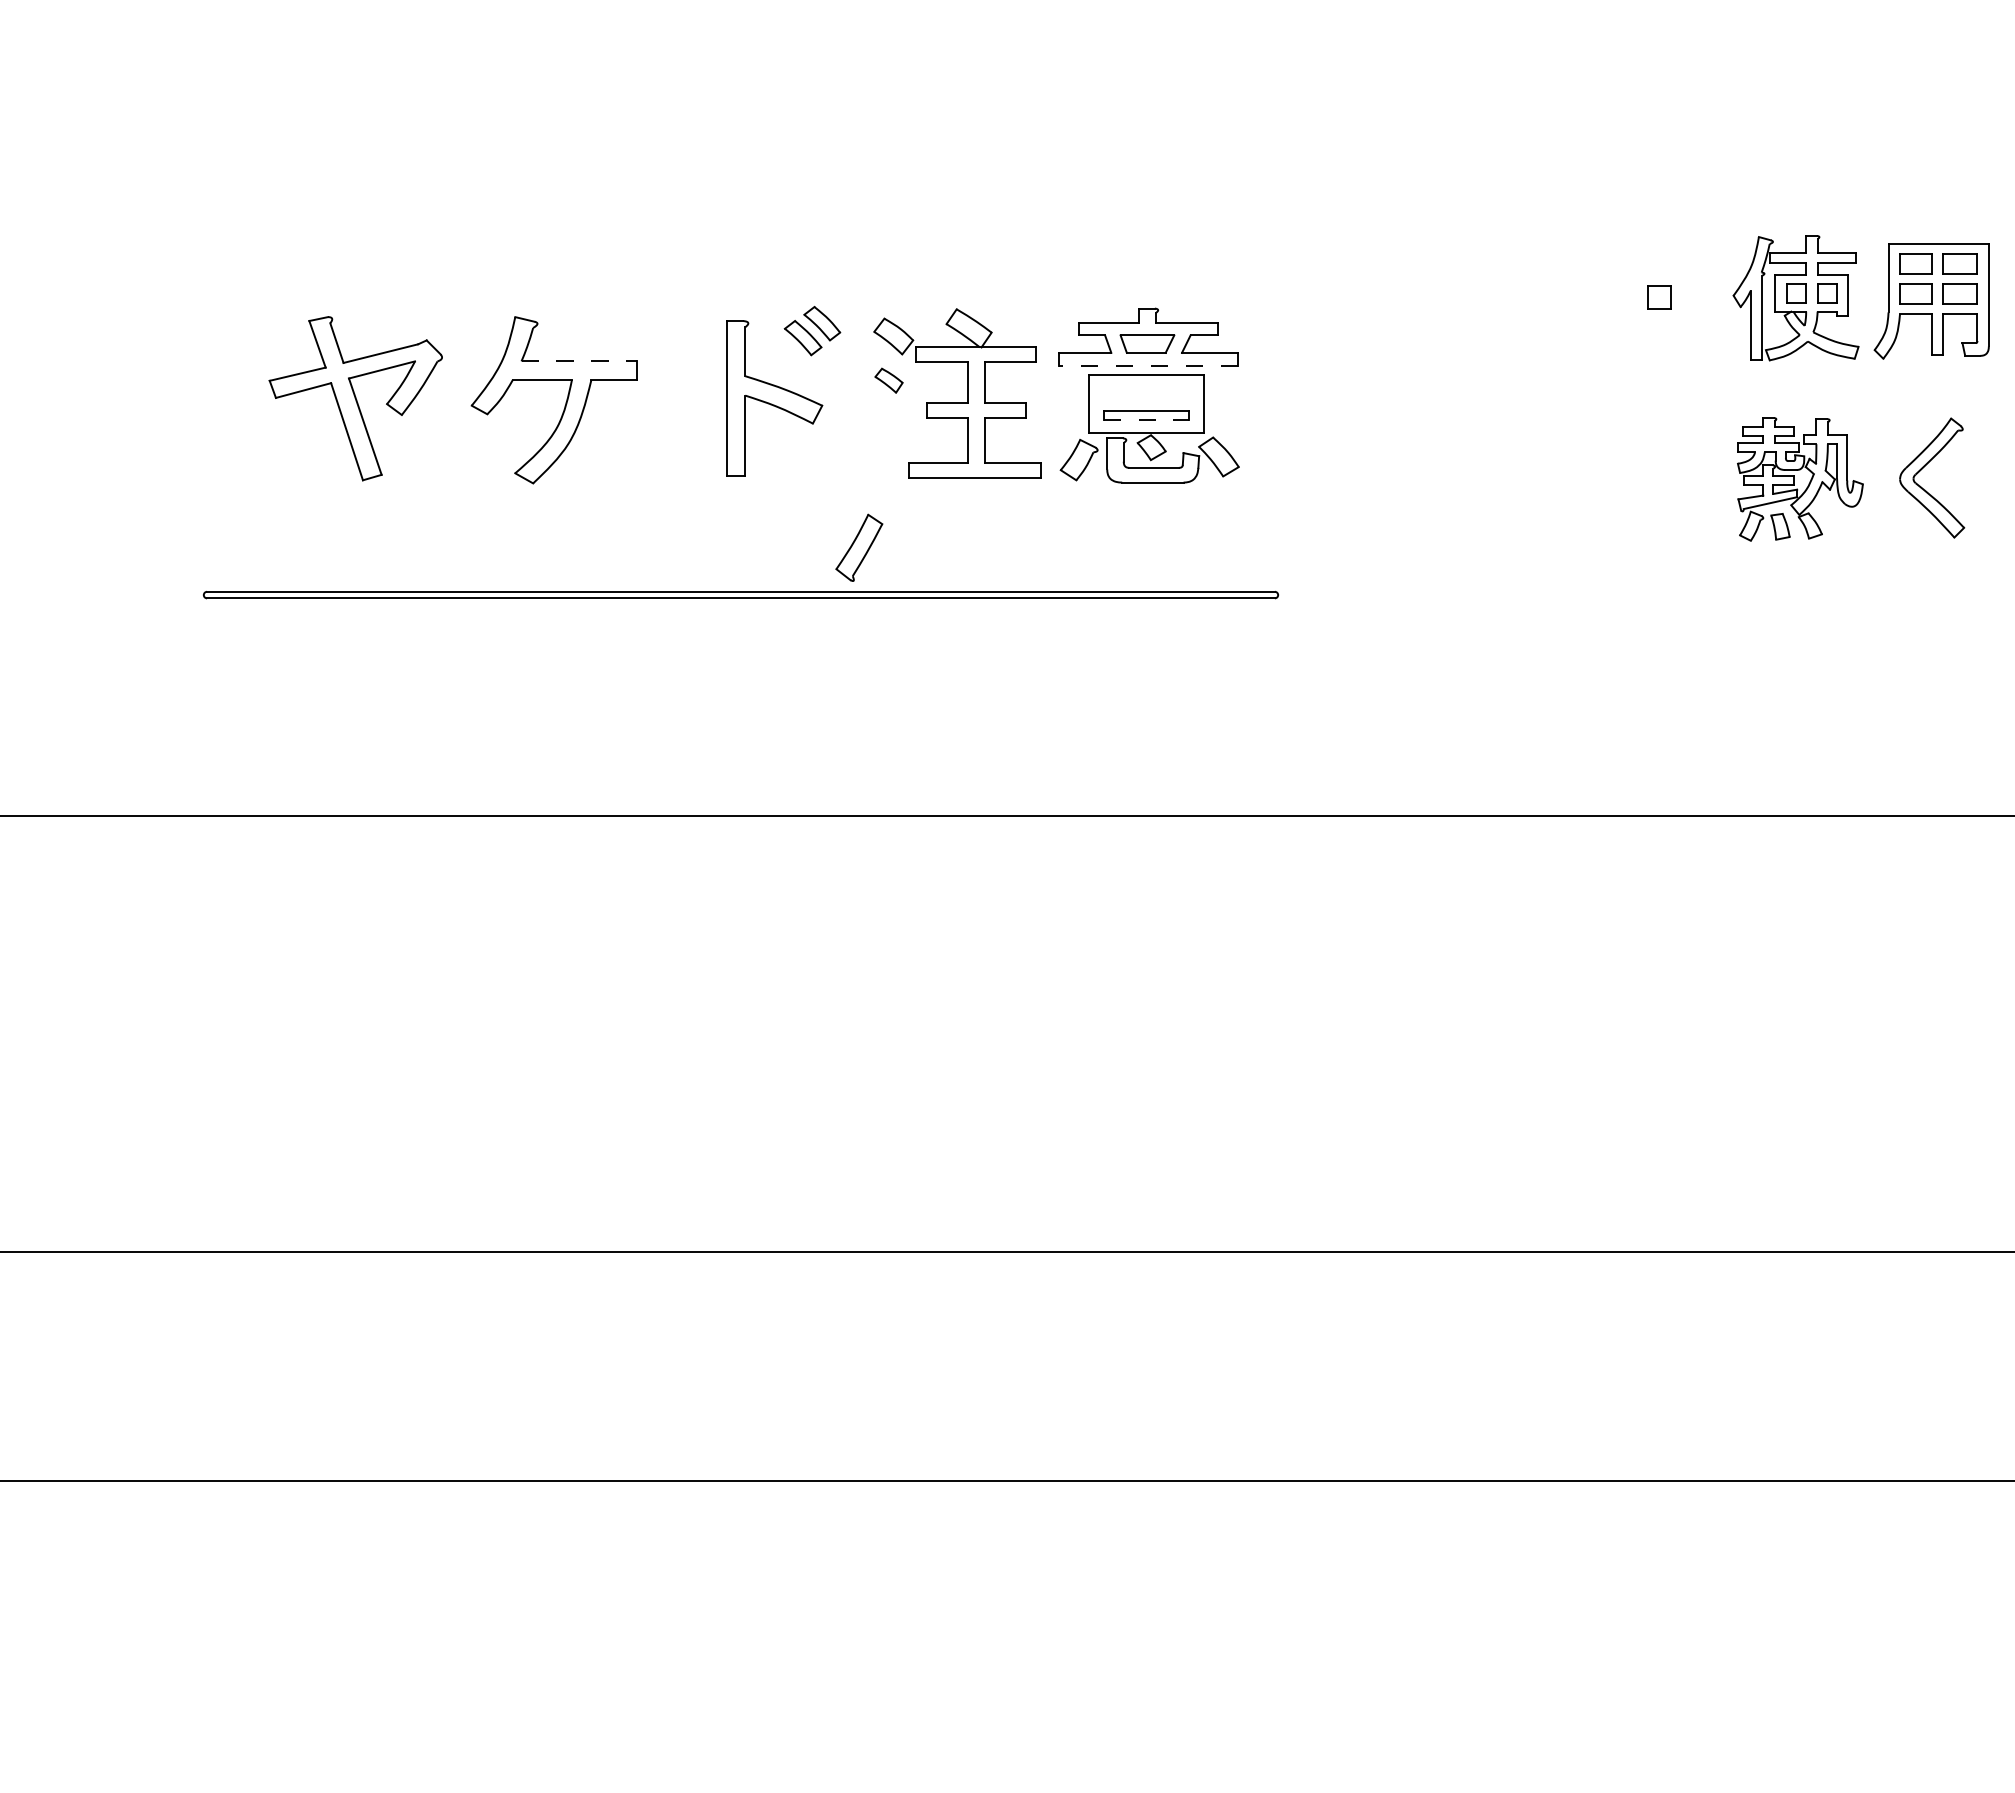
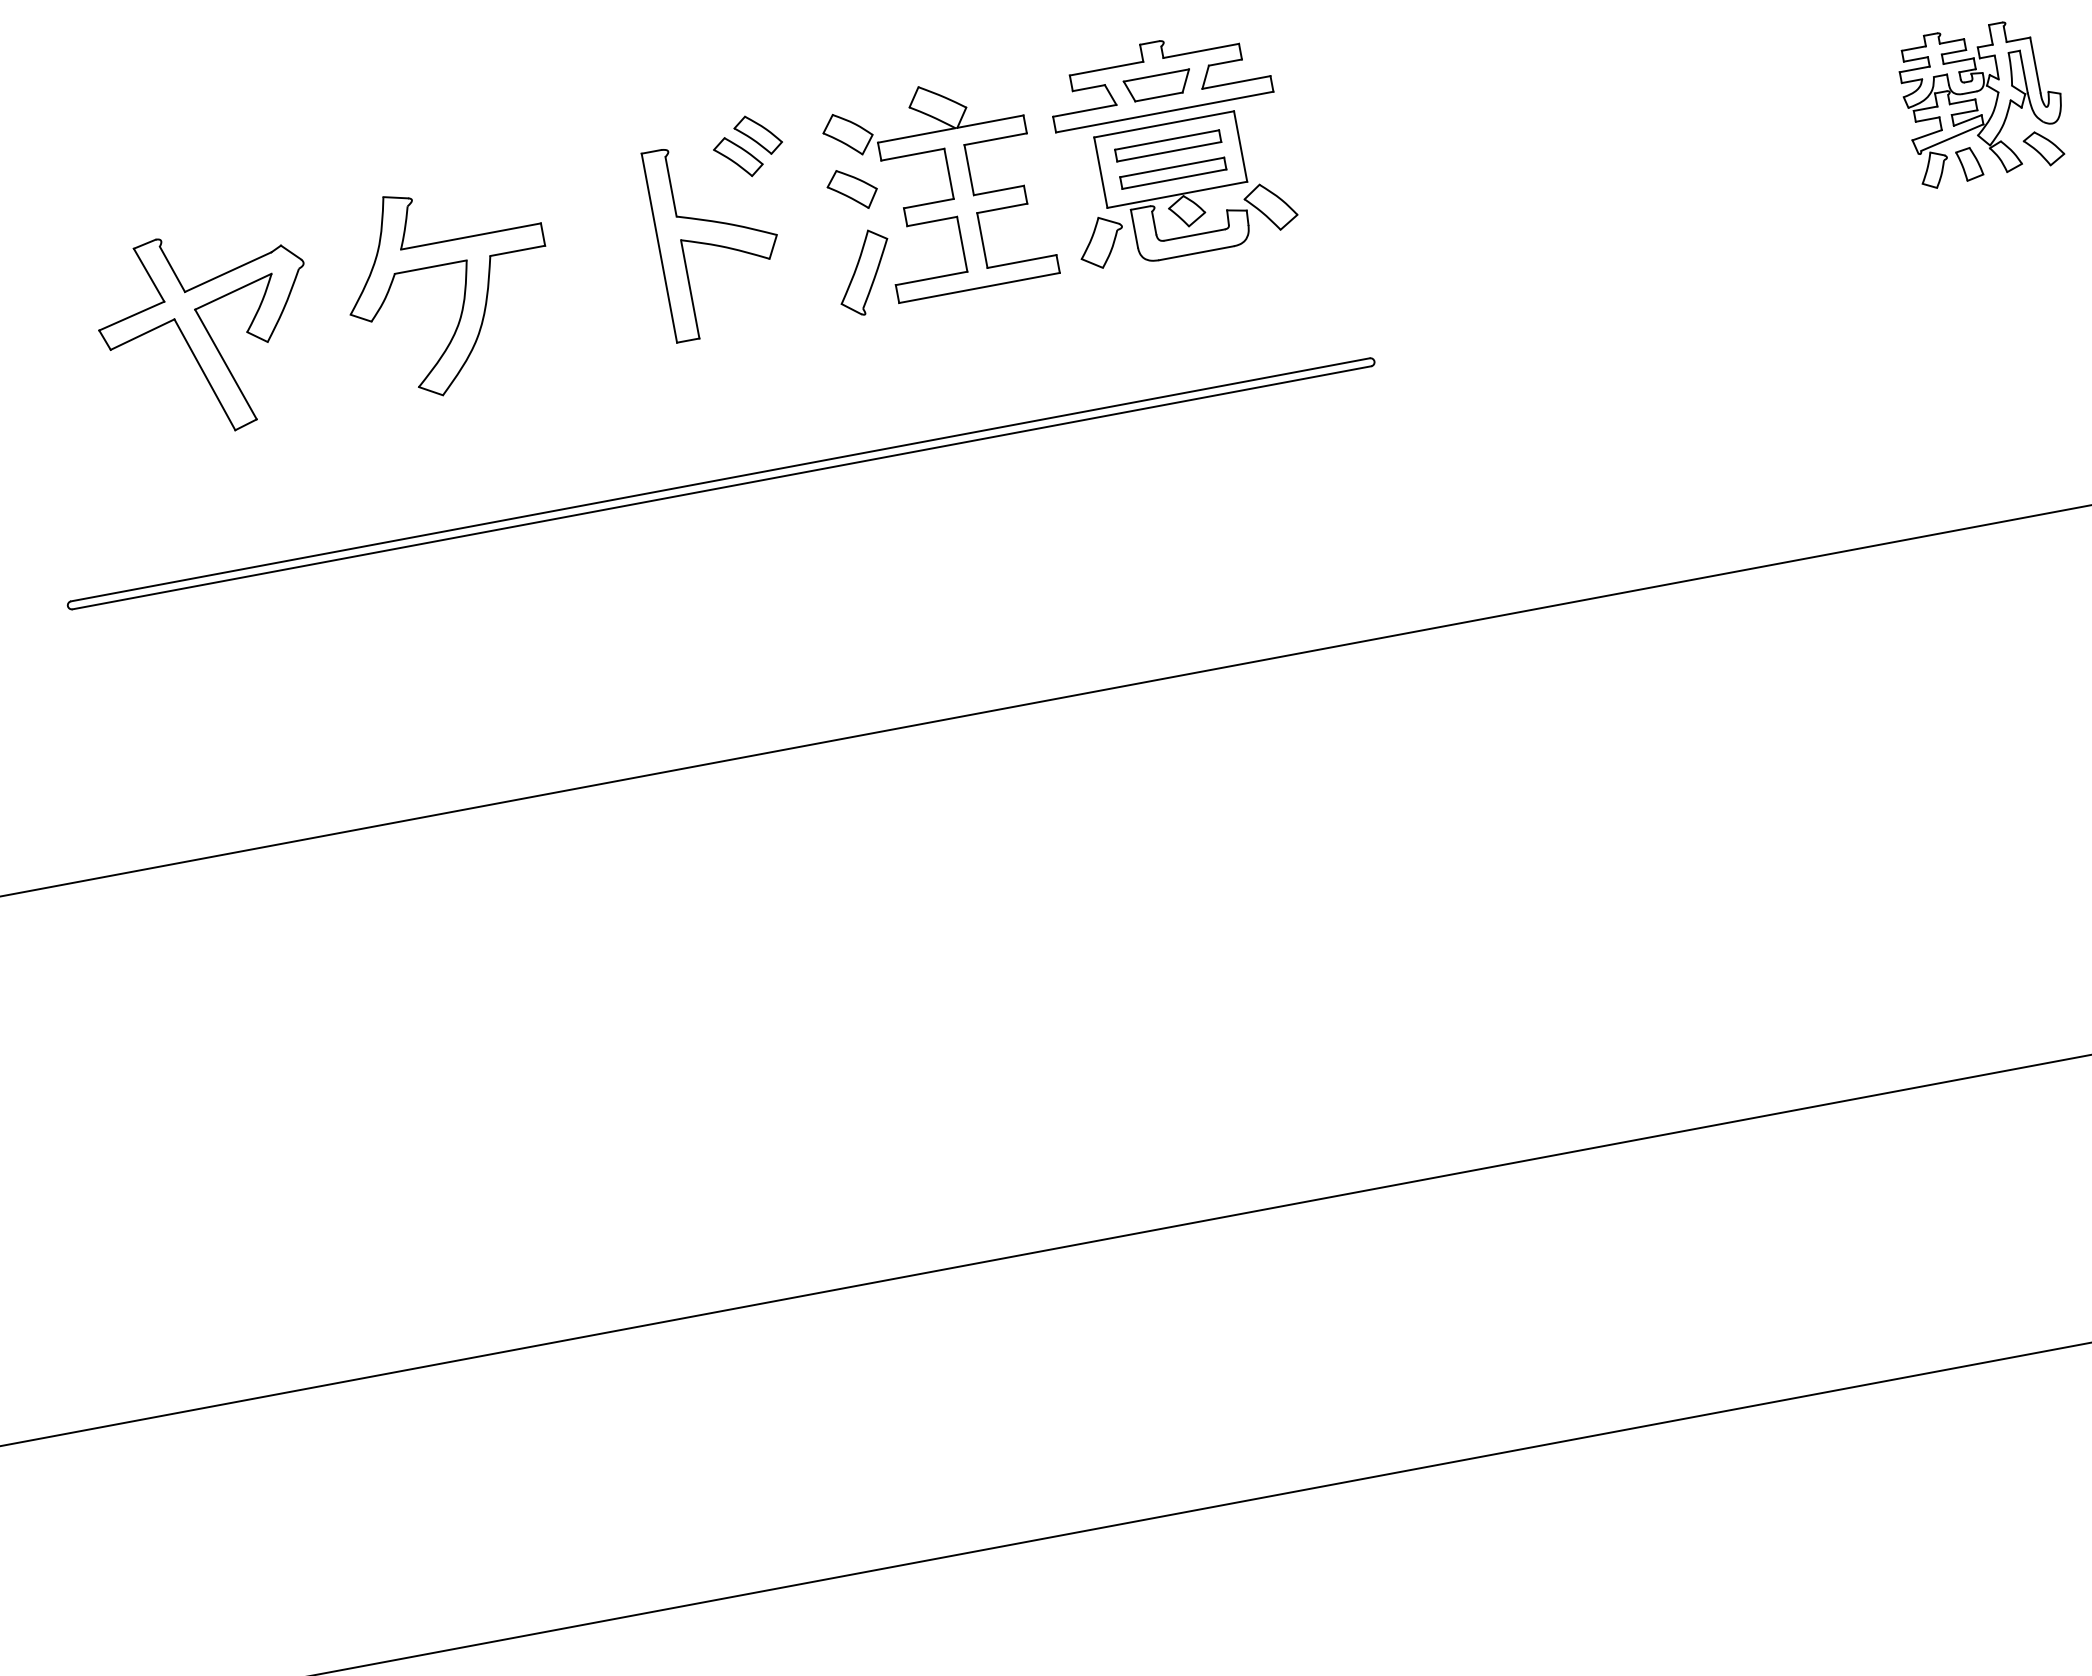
line: (579, 361) -> (471, 236), dashed -> solid
line: (1148, 365) -> (1164, 111), dashed -> solid
part: (888, 380) -> (851, 189), size x1.43
part: (1146, 392) -> (1168, 145), added
line: (1146, 420) -> (1174, 179), dashed -> solid
part: (1841, 525) -> (2043, 148), added
part: (859, 547) -> (864, 272), moved

